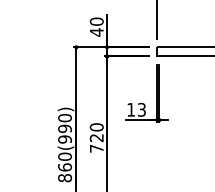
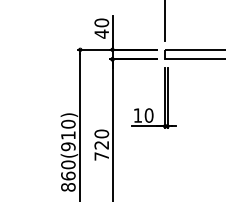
text: (141, 109) -> (148, 115), 13 -> 10
text: (65, 128) -> (68, 135), 860(990) -> 860(910)

